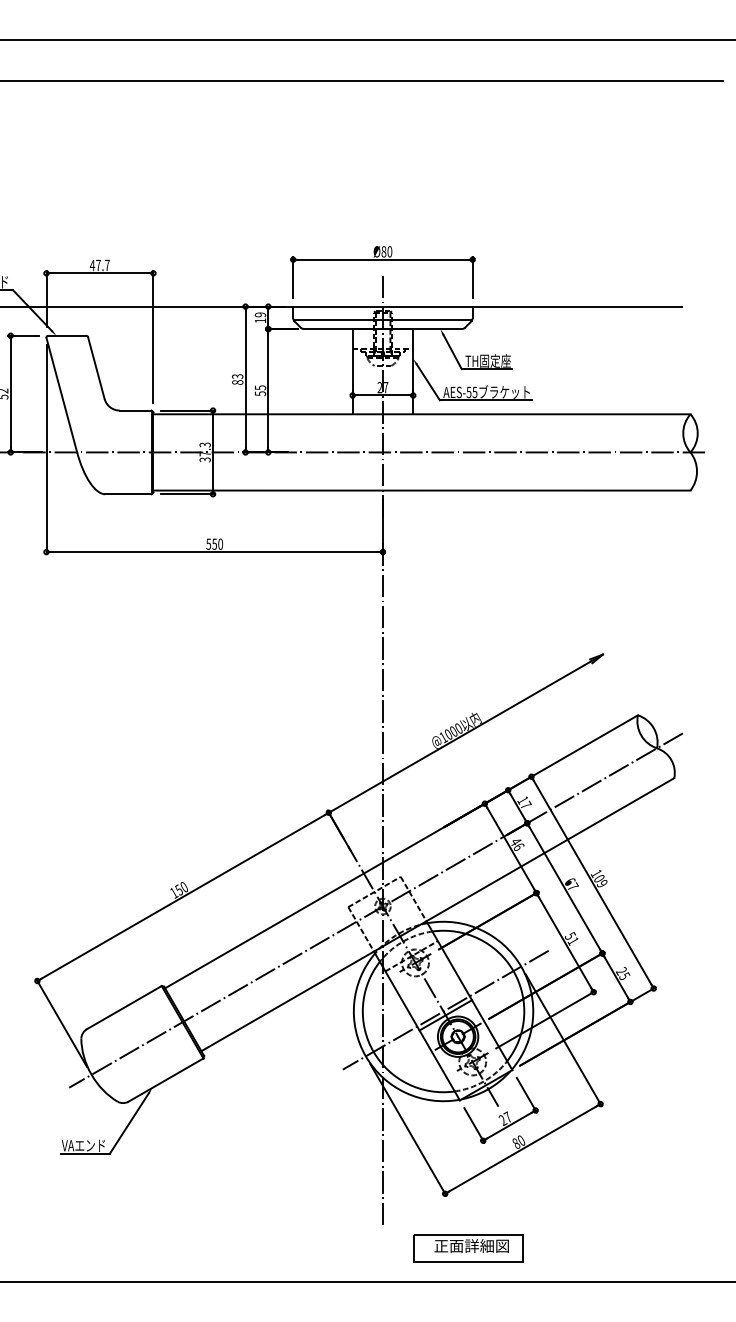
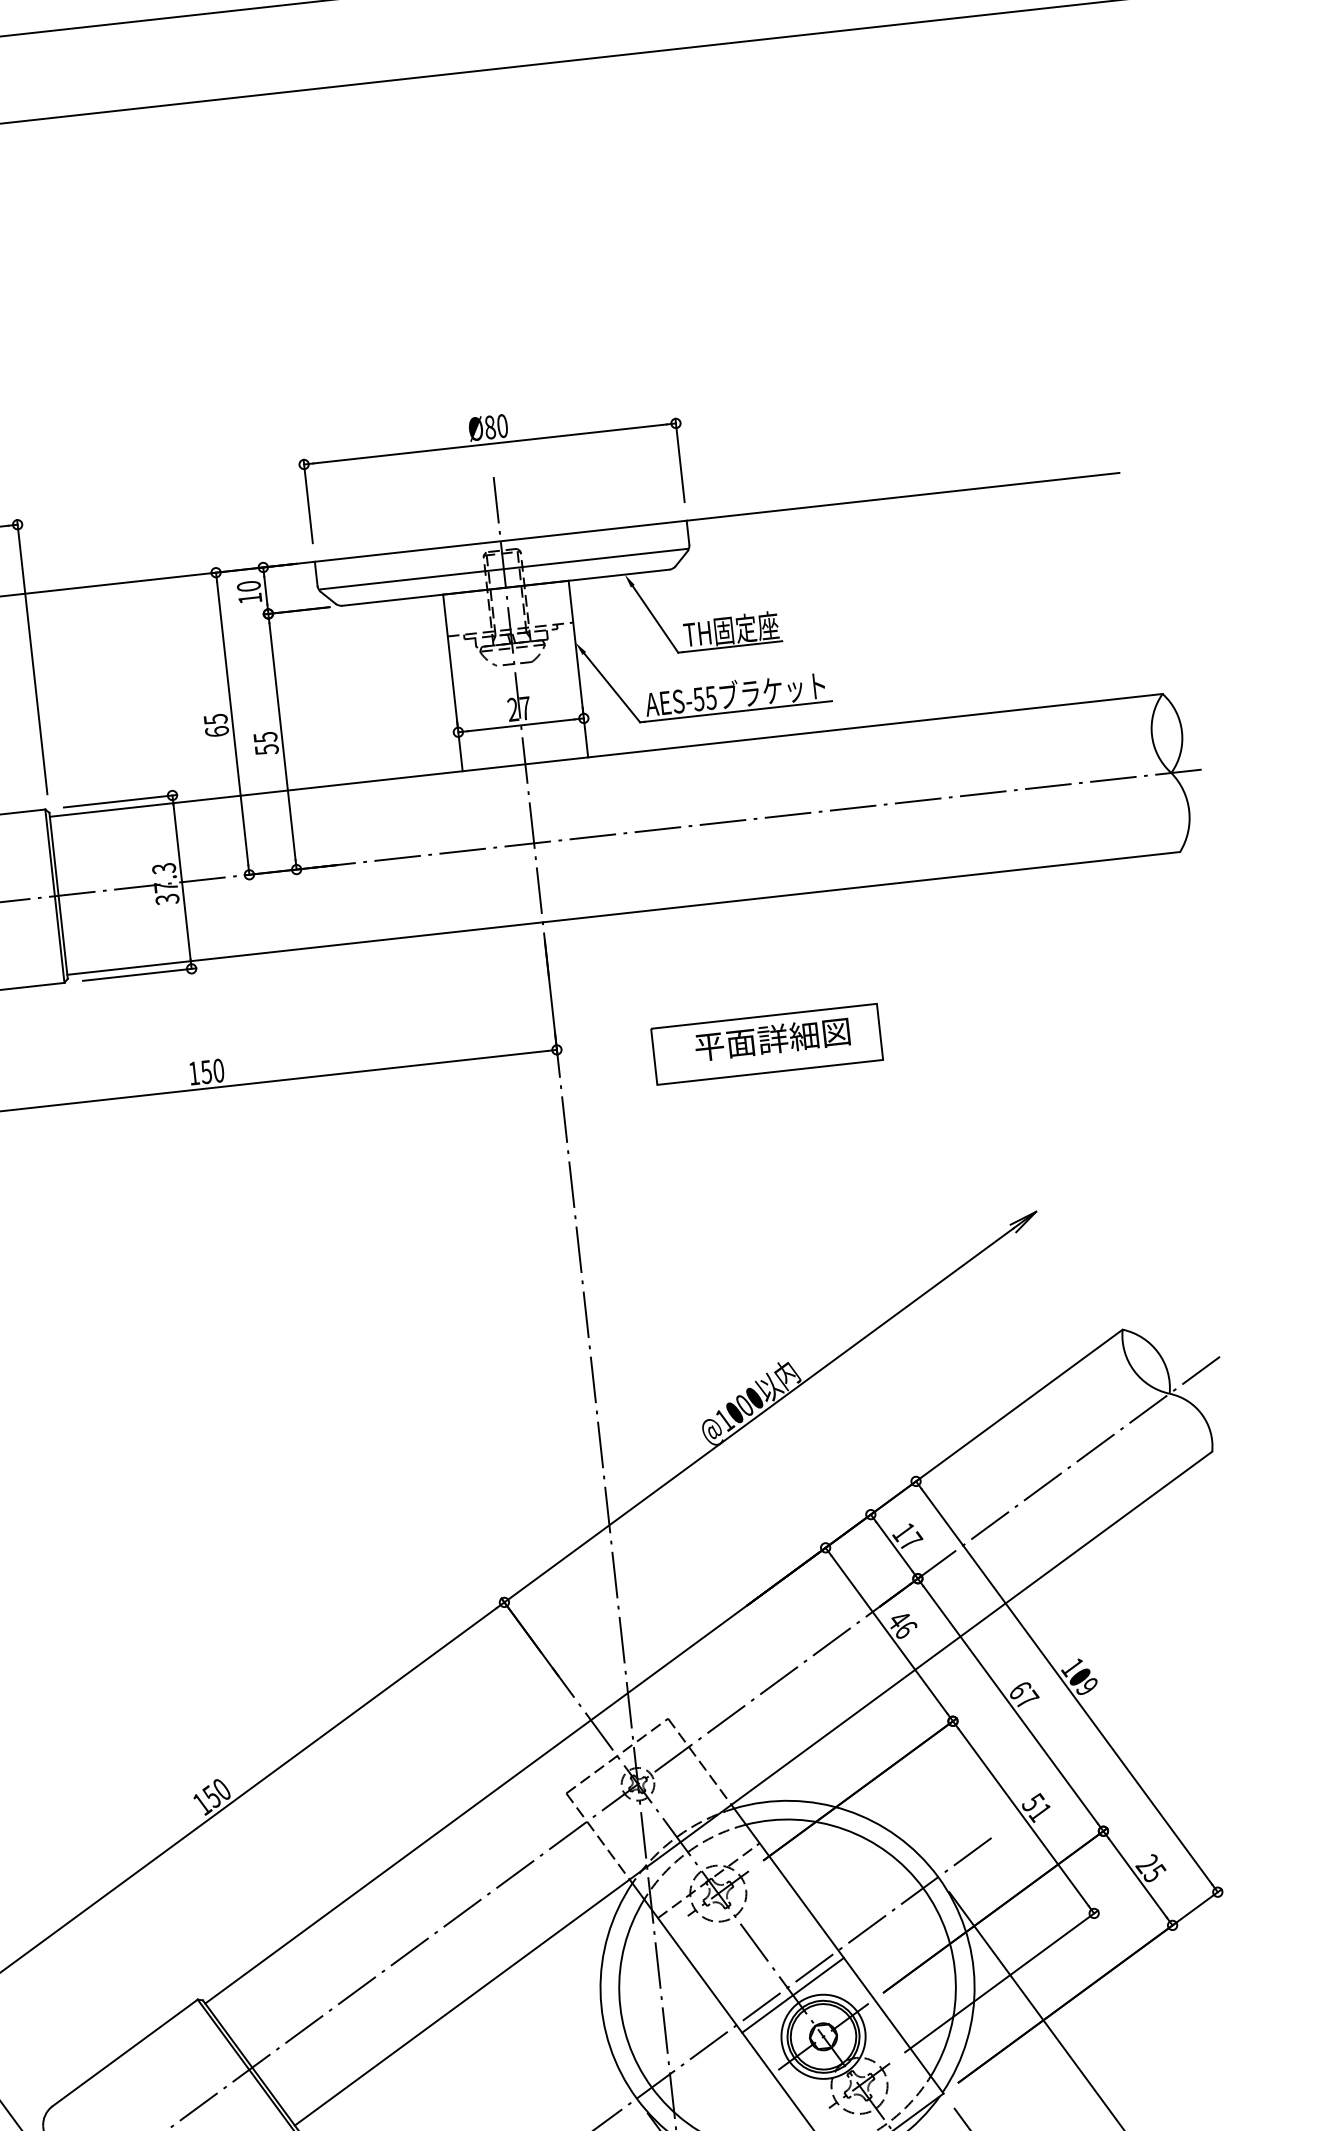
text: (260, 314) -> (248, 585), 19 -> 10
text: (237, 379) -> (216, 725), 83 -> 65
text: (208, 543) -> (193, 1071), 550 -> 150
part: (483, 560) -> (767, 1044), added

